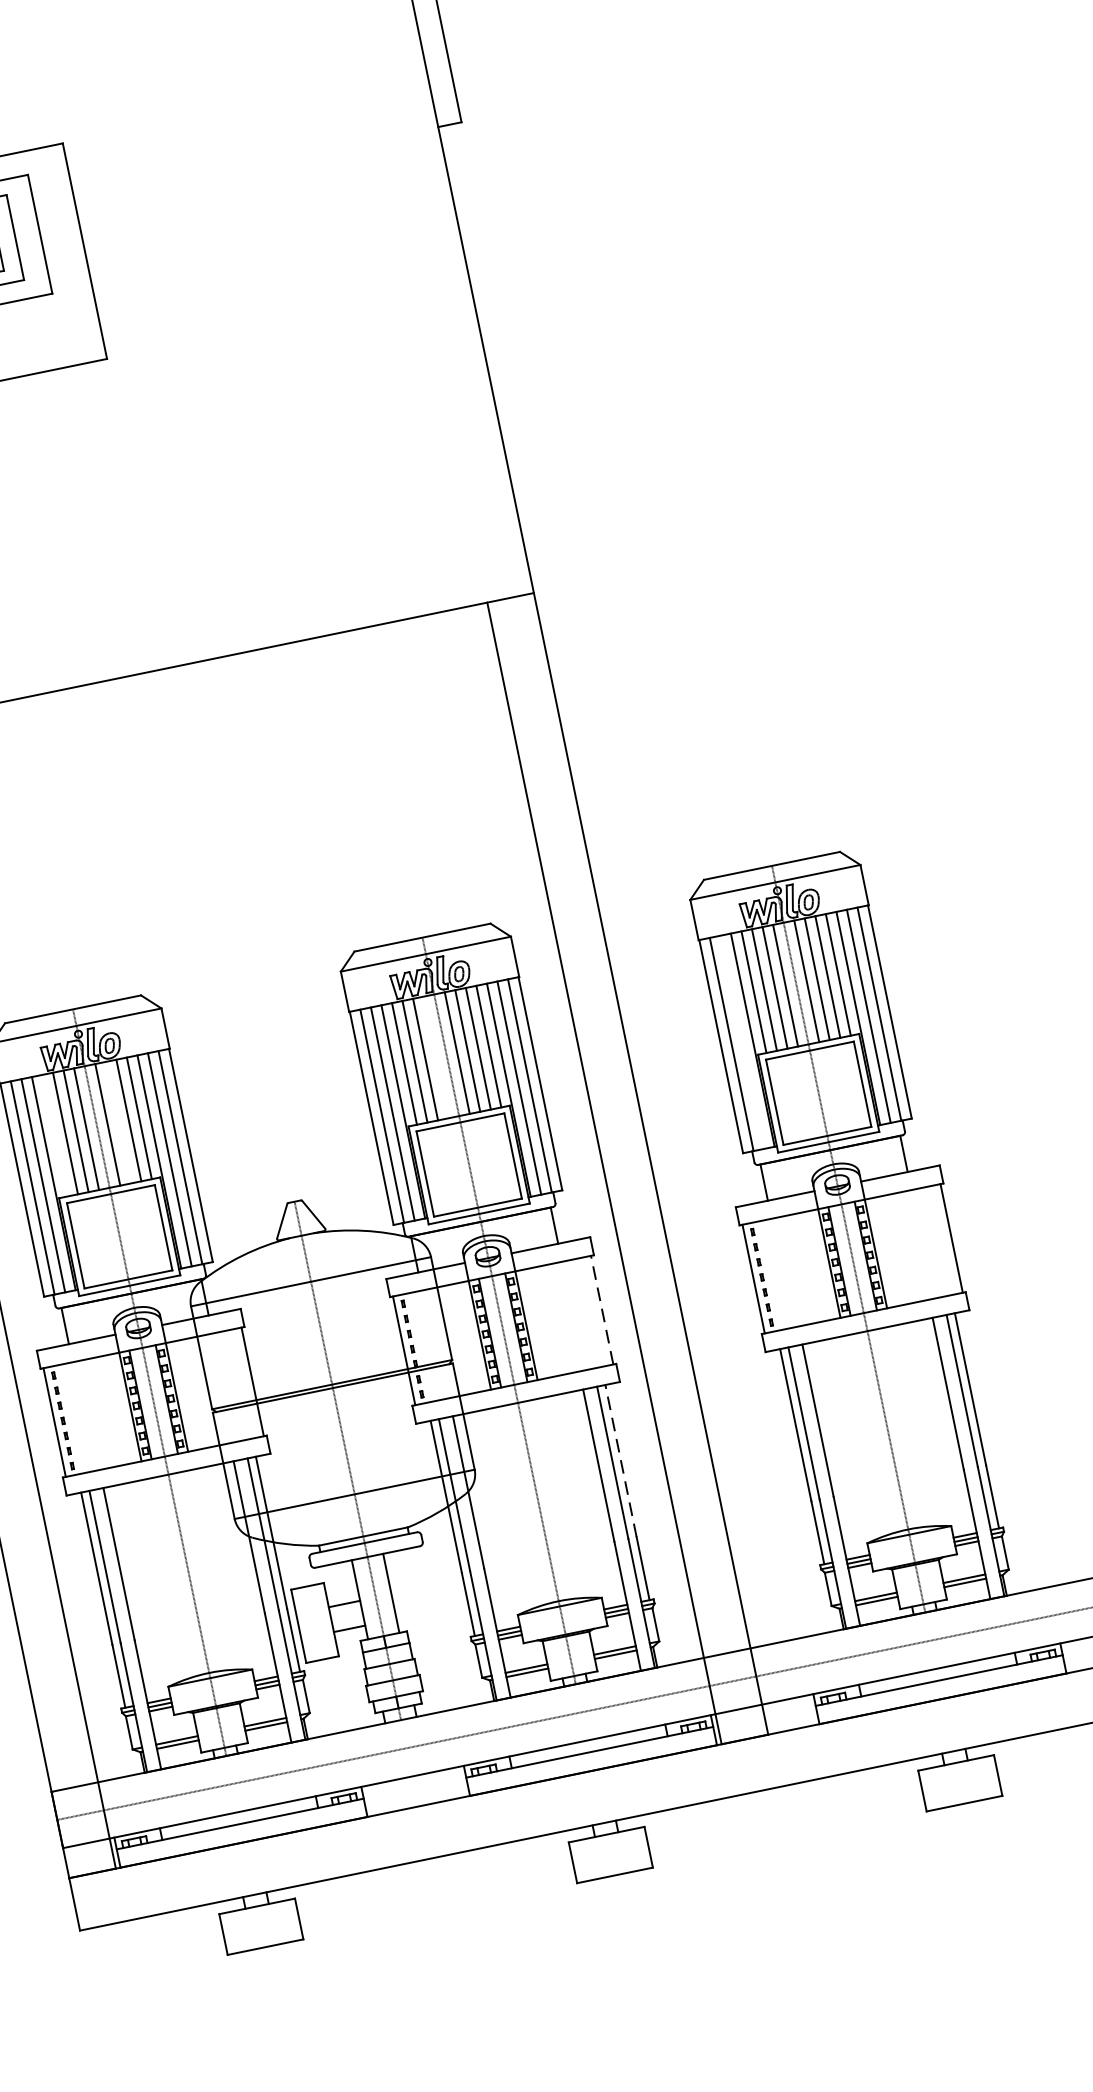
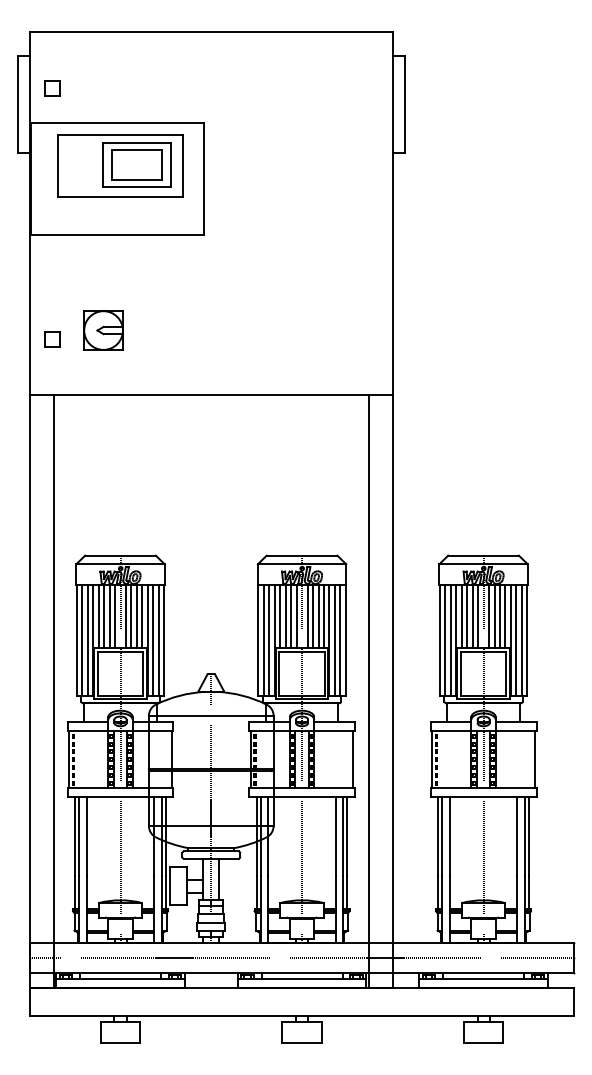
line: (741, 1042) -> (450, 640), added
line: (435, 1056) -> (296, 616), added
line: (118, 1122) -> (131, 616), added
line: (54, 1135) -> (98, 616), added
line: (602, 1309) -> (353, 759), dashed -> solid
line: (621, 1460) -> (347, 836), dashed -> solid

